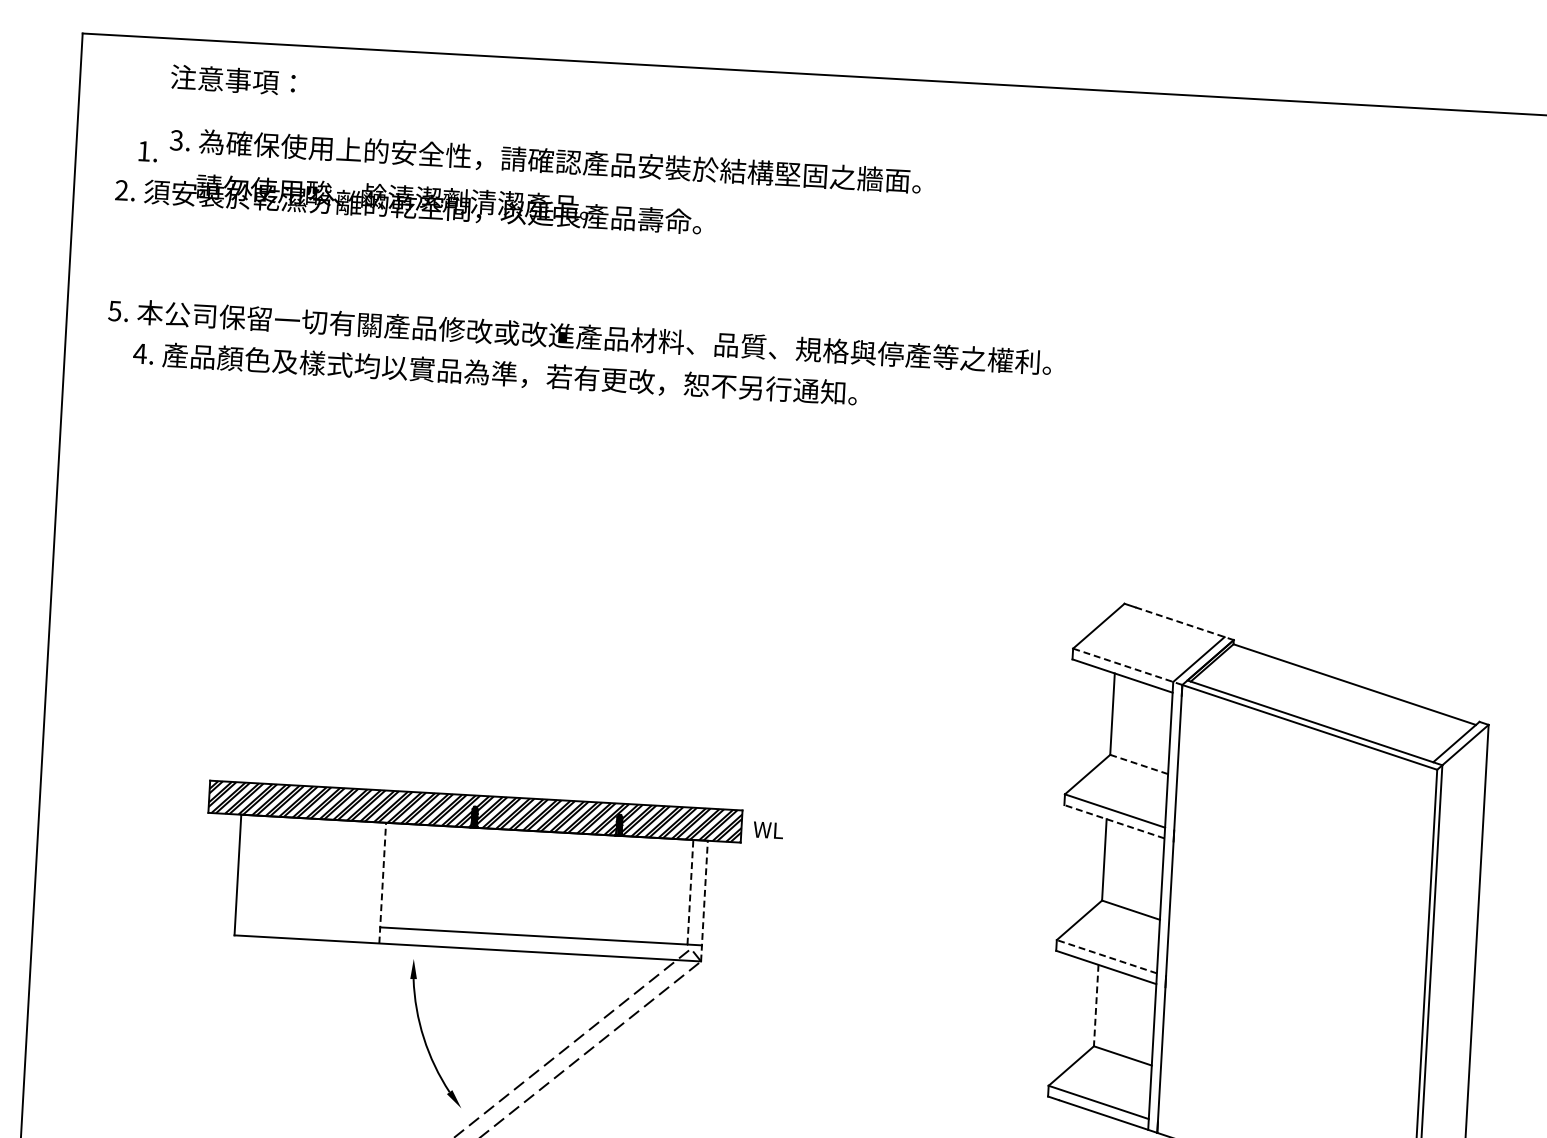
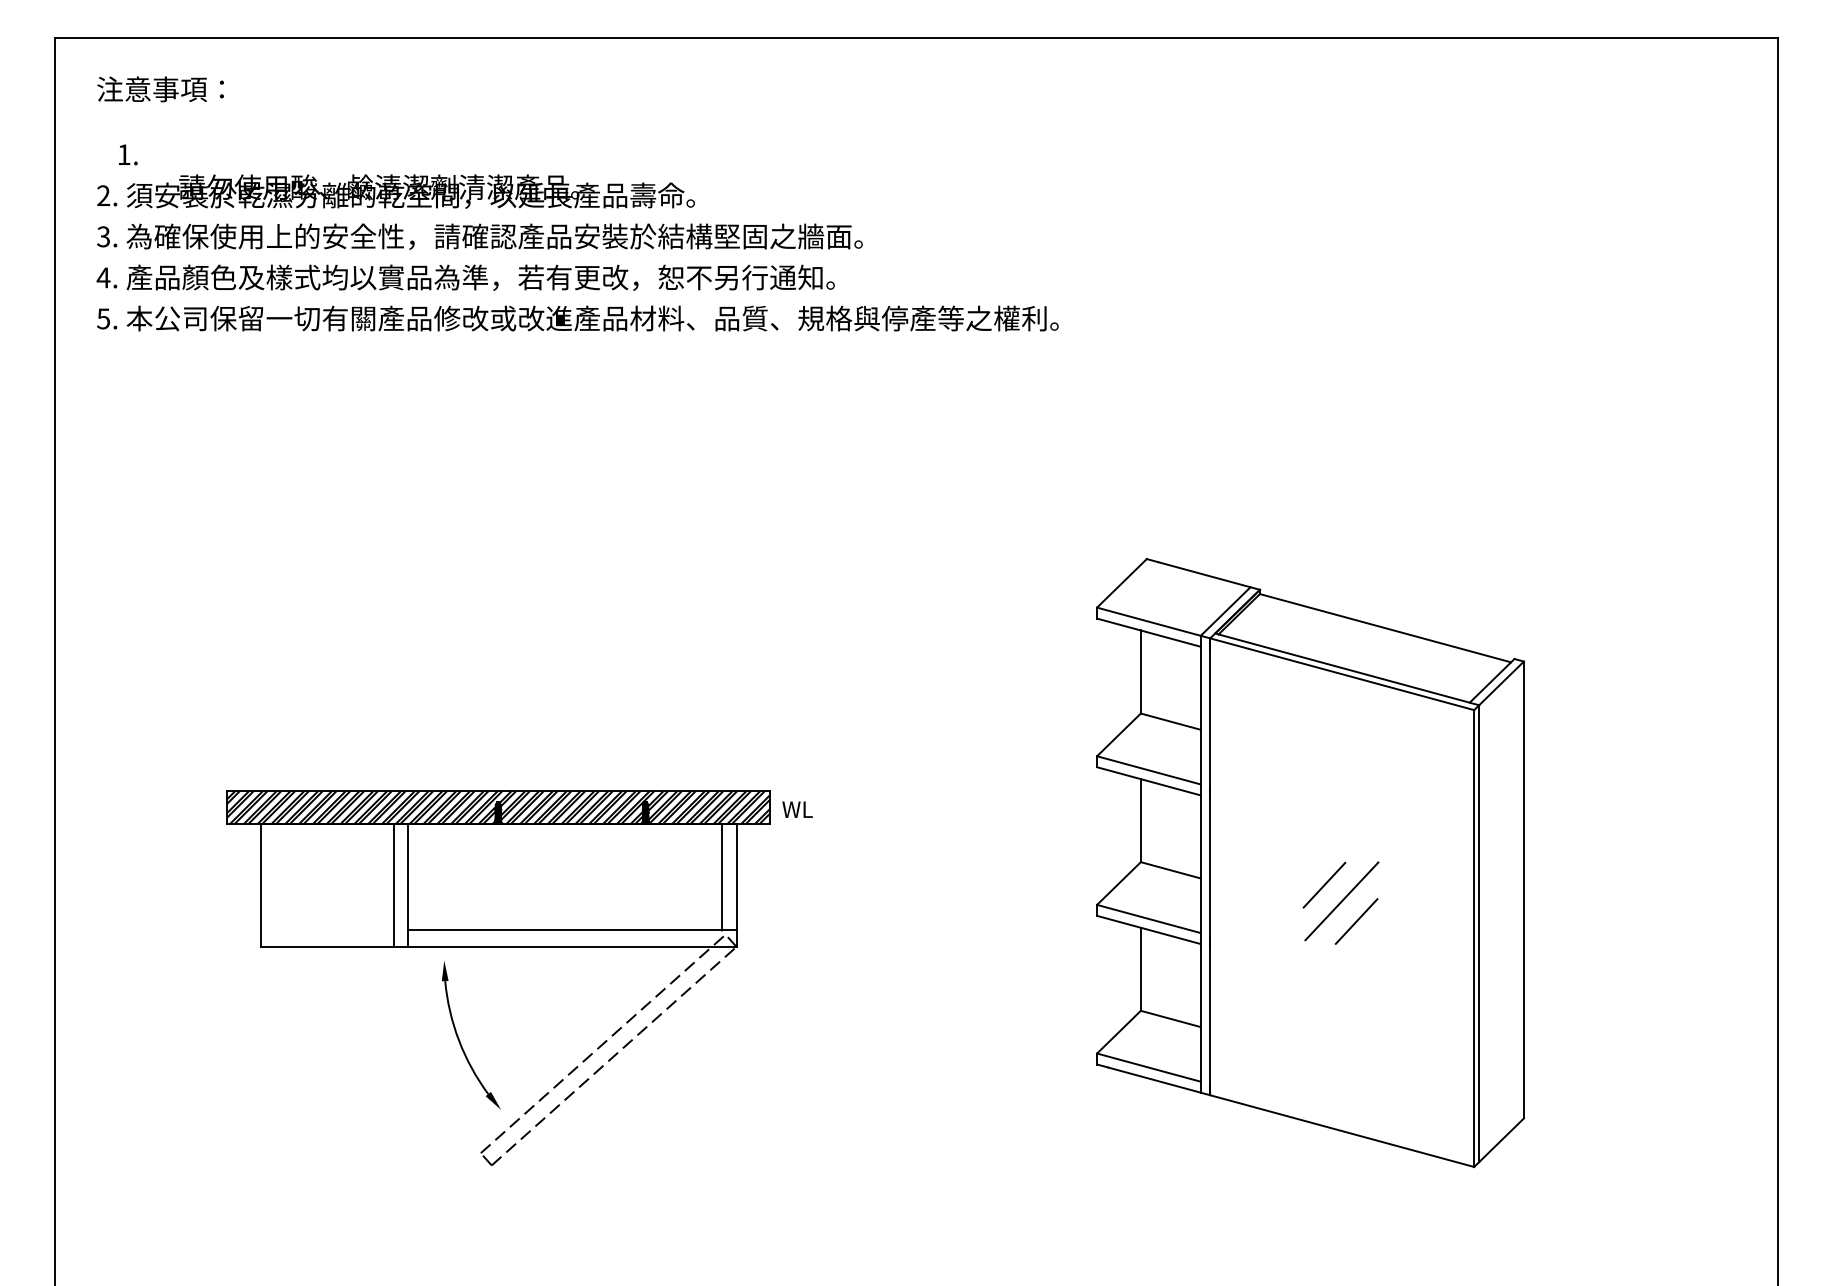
text: (233, 80) -> (160, 89), moved
text: (545, 160) -> (479, 236), moved
text: (494, 373) -> (465, 277), moved
line: (1185, 623) -> (1209, 575), dashed -> solid
line: (1127, 667) -> (1153, 623), dashed -> solid
line: (1139, 764) -> (1171, 721), dashed -> solid
line: (1114, 821) -> (1148, 781), dashed -> solid
line: (368, 881) -> (393, 884), added
line: (382, 883) -> (408, 885), dashed -> solid
line: (690, 891) -> (721, 876), dashed -> solid
line: (704, 901) -> (736, 885), dashed -> solid
line: (1280, 932) -> (1324, 884), added
line: (1296, 950) -> (1341, 901), added
line: (1106, 956) -> (1148, 918), dashed -> solid
line: (1310, 970) -> (1356, 921), added
line: (1095, 1005) -> (1140, 969), dashed -> solid

